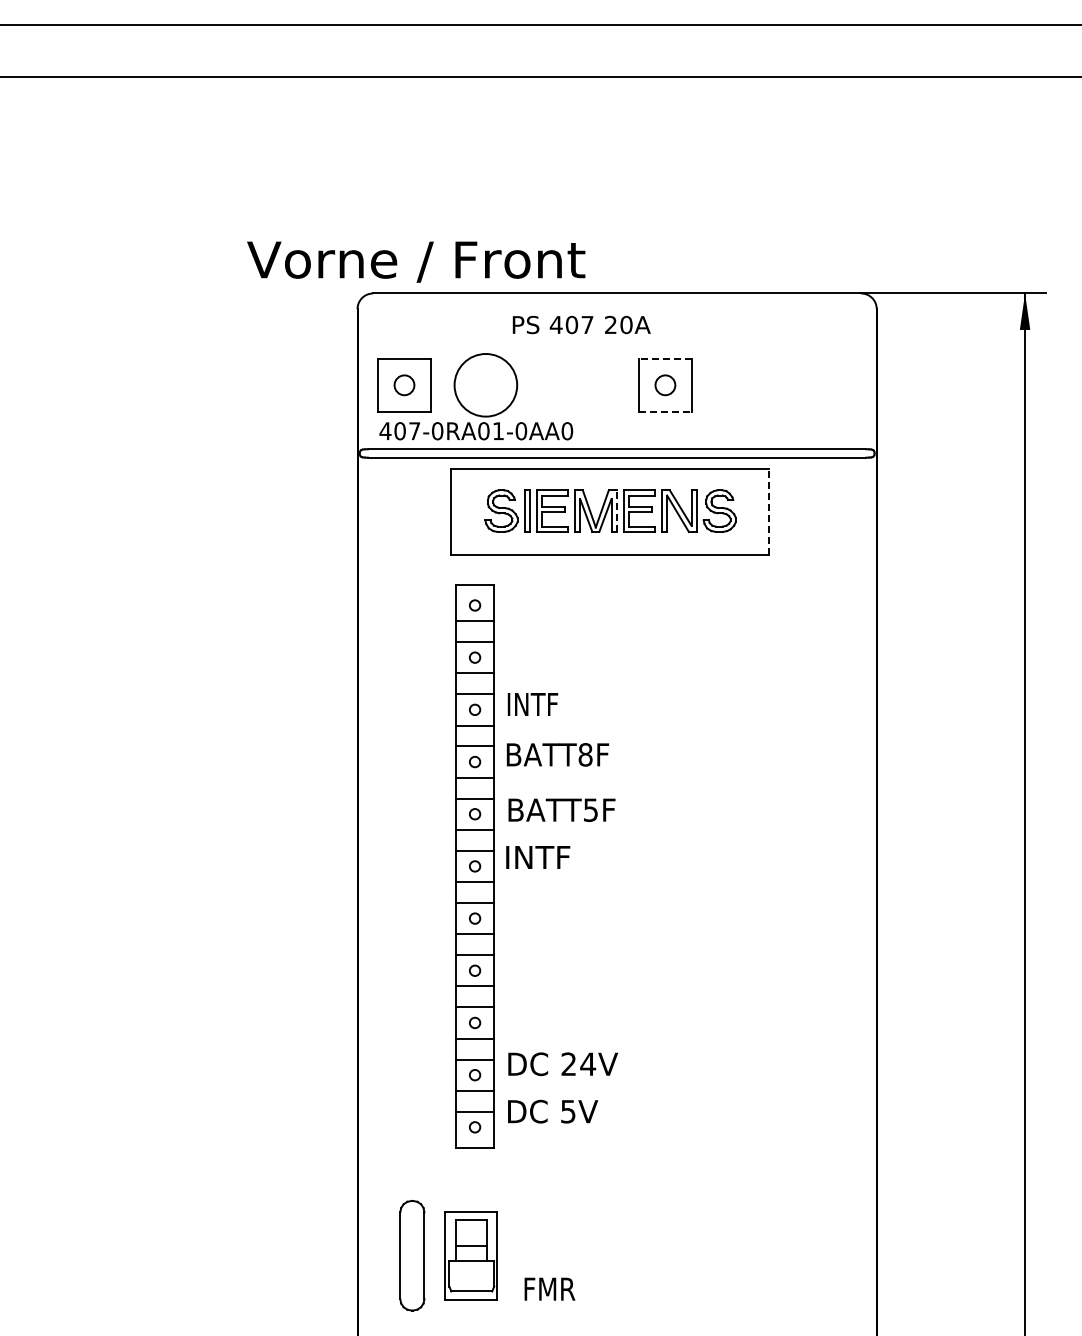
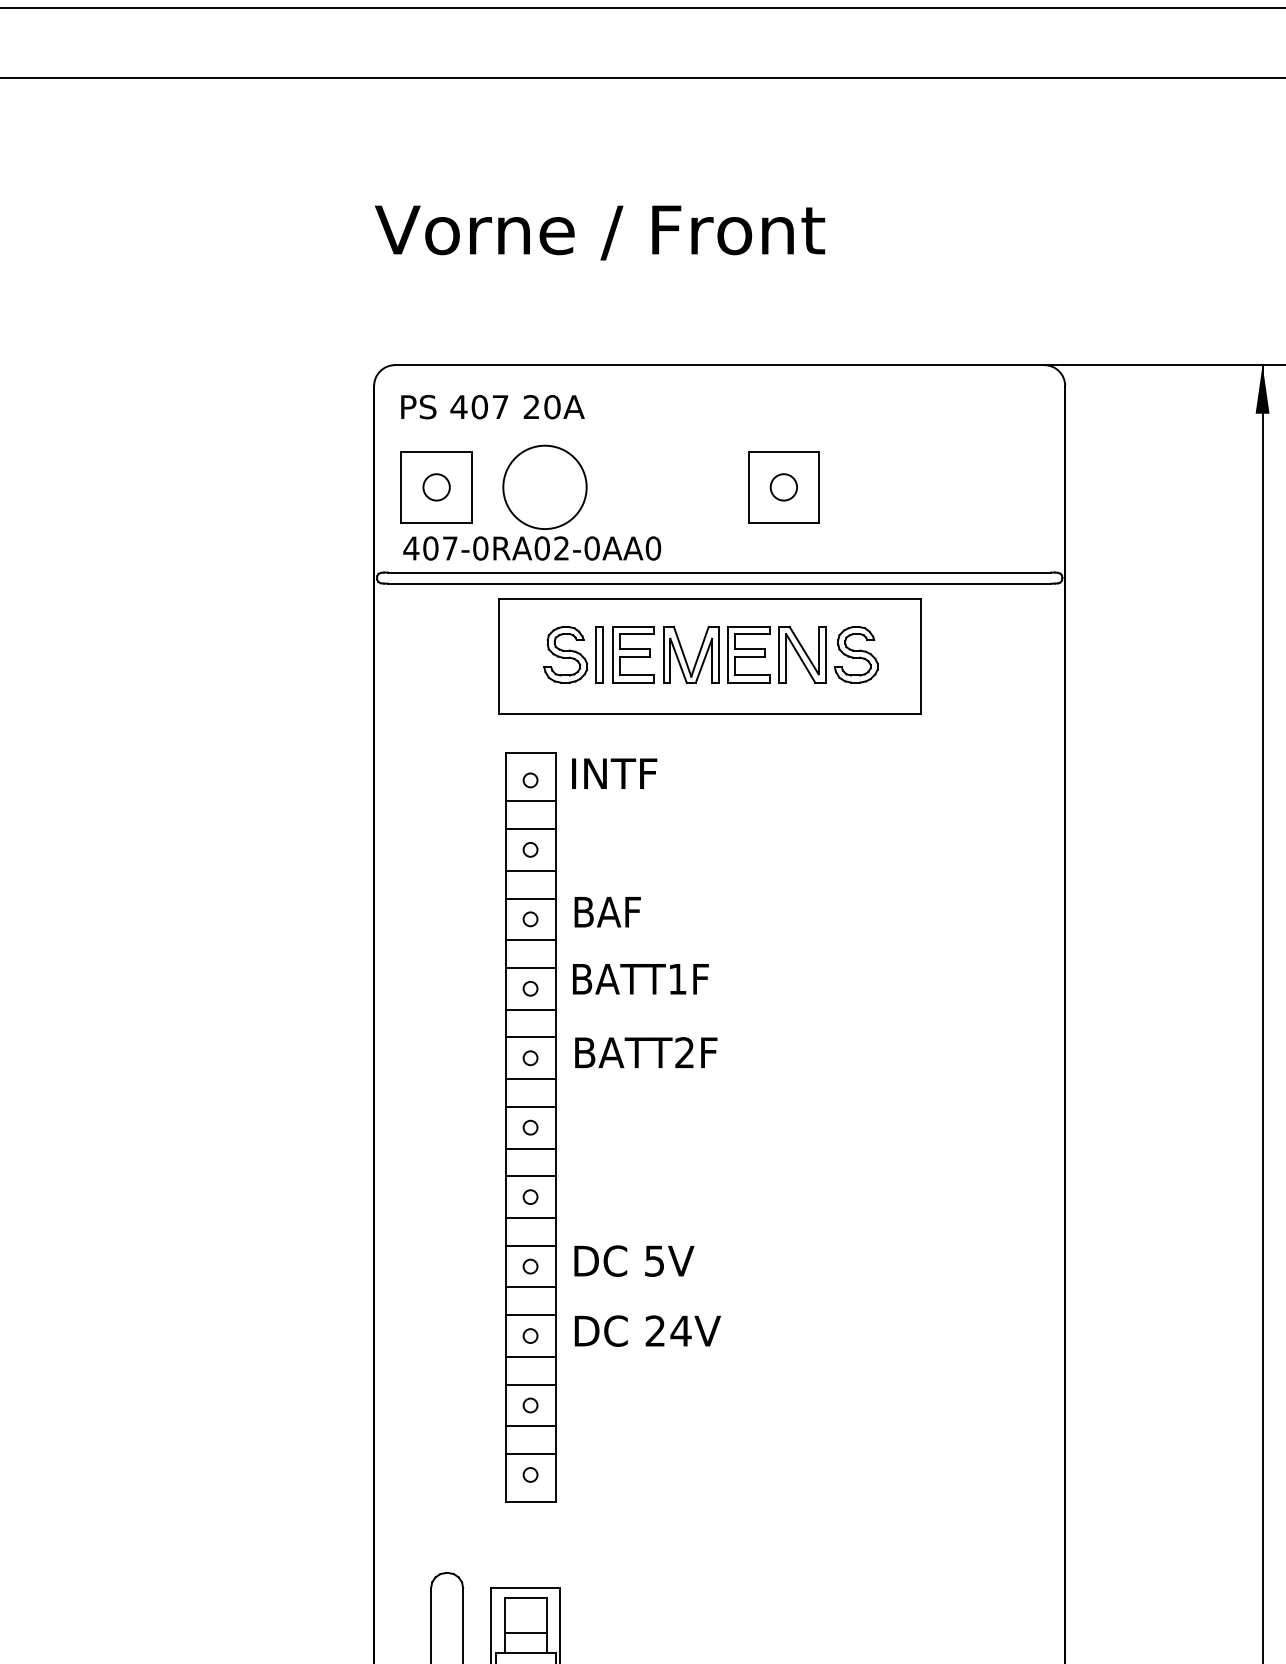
text: (416, 261) -> (600, 232), moved
text: (581, 324) -> (492, 406), moved
line: (665, 358) -> (784, 451), dashed -> solid
line: (665, 411) -> (784, 522), dashed -> solid
text: (498, 431) -> (561, 548), 407-0RA01-0AA0 -> 407-0RA02-0AA0
line: (616, 511) -> (718, 655), dashed -> solid
line: (768, 511) -> (921, 655), dashed -> solid
text: (532, 704) -> (607, 912), INTF -> BAF
text: (585, 754) -> (677, 978), BATT8F -> BATT1F
text: (590, 809) -> (684, 1051), BATT5F -> BATT2F
text: (538, 857) -> (614, 773), moved
text: (562, 1064) -> (646, 1331), moved
text: (553, 1111) -> (634, 1260), moved

